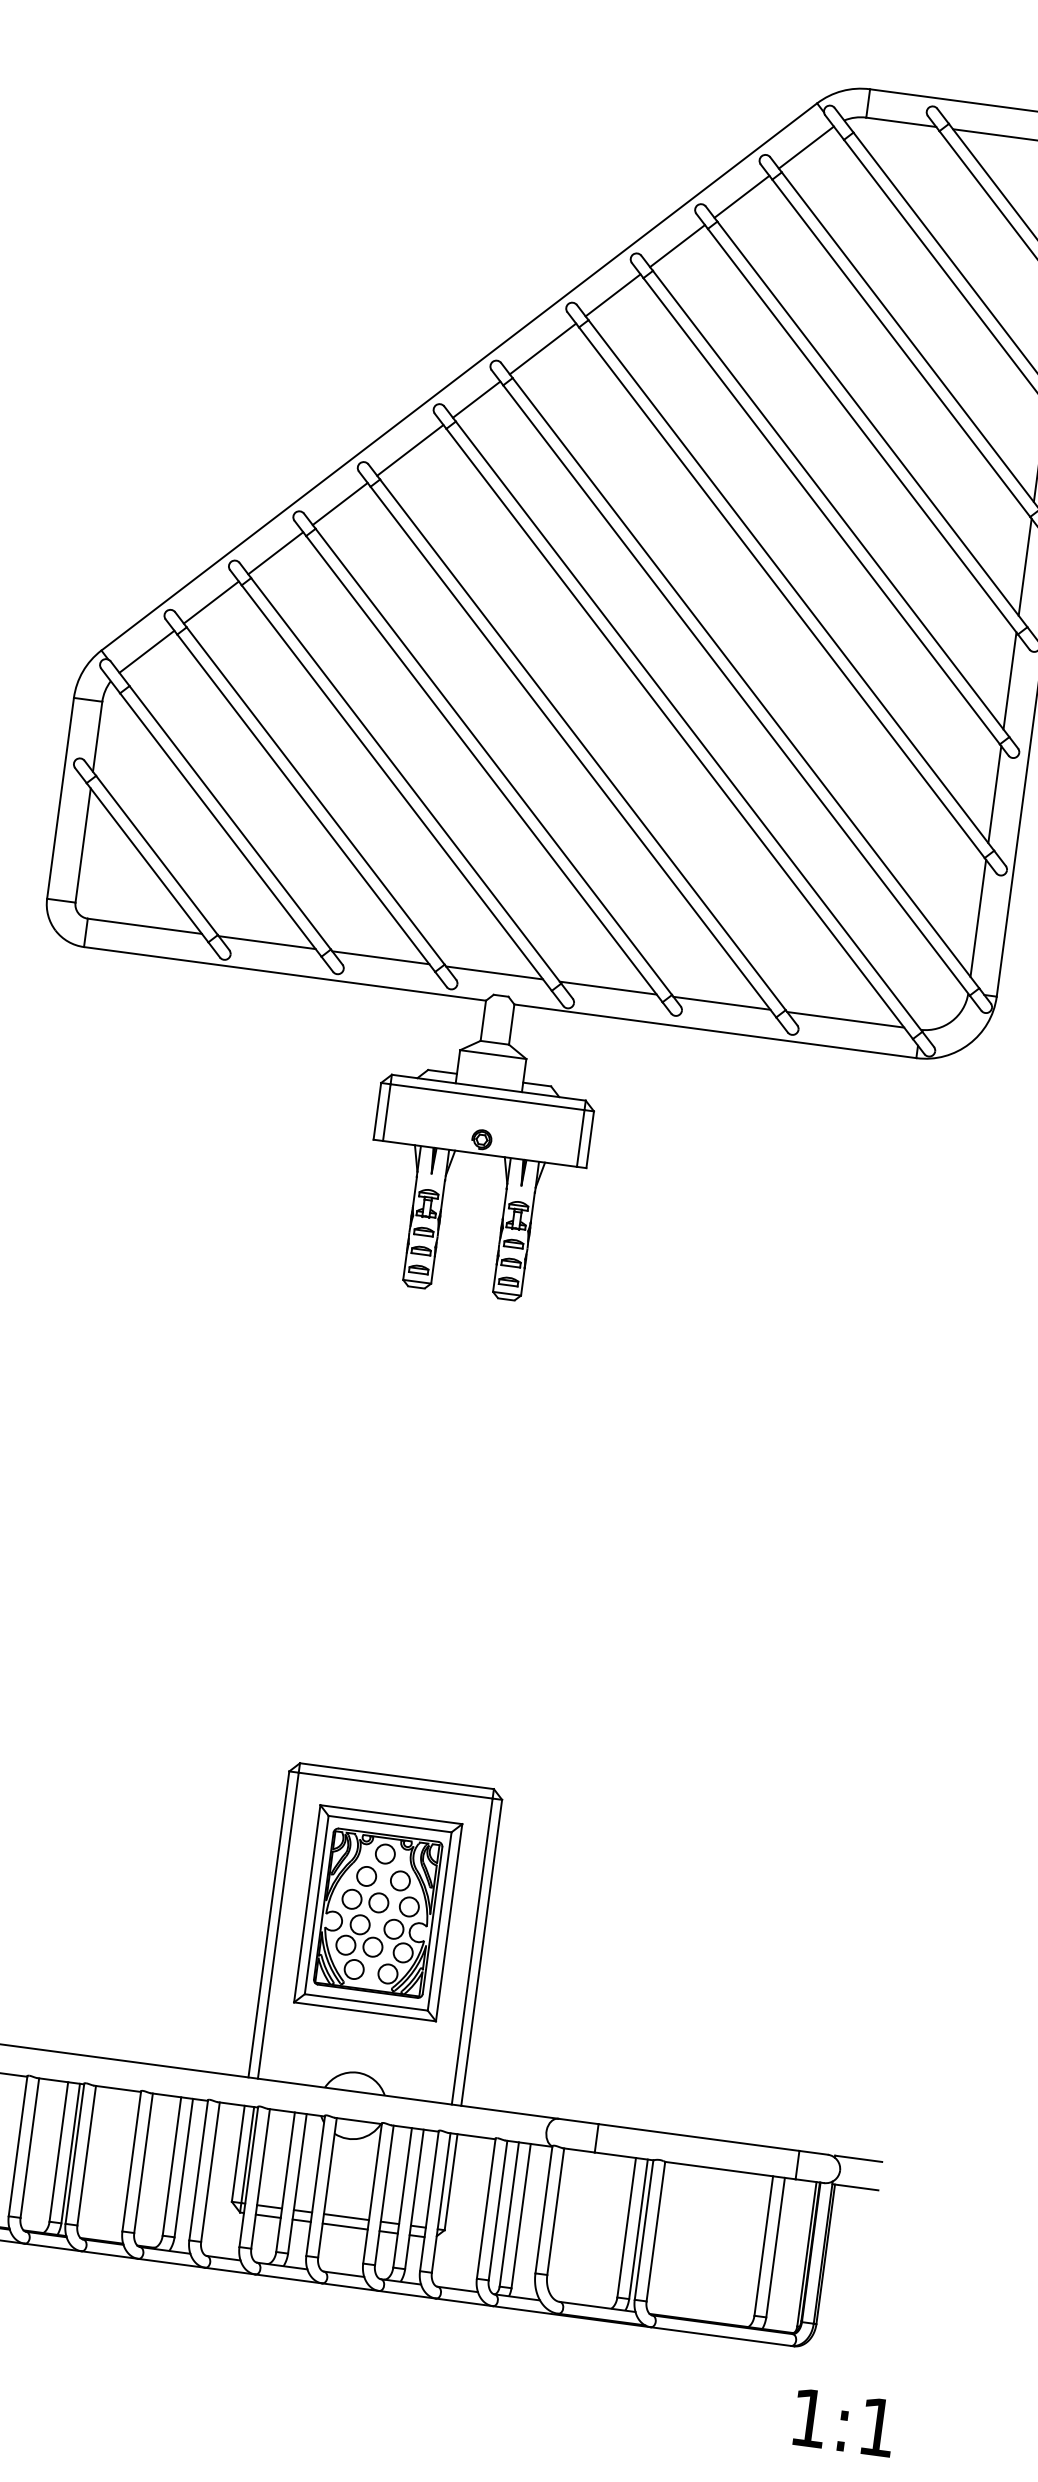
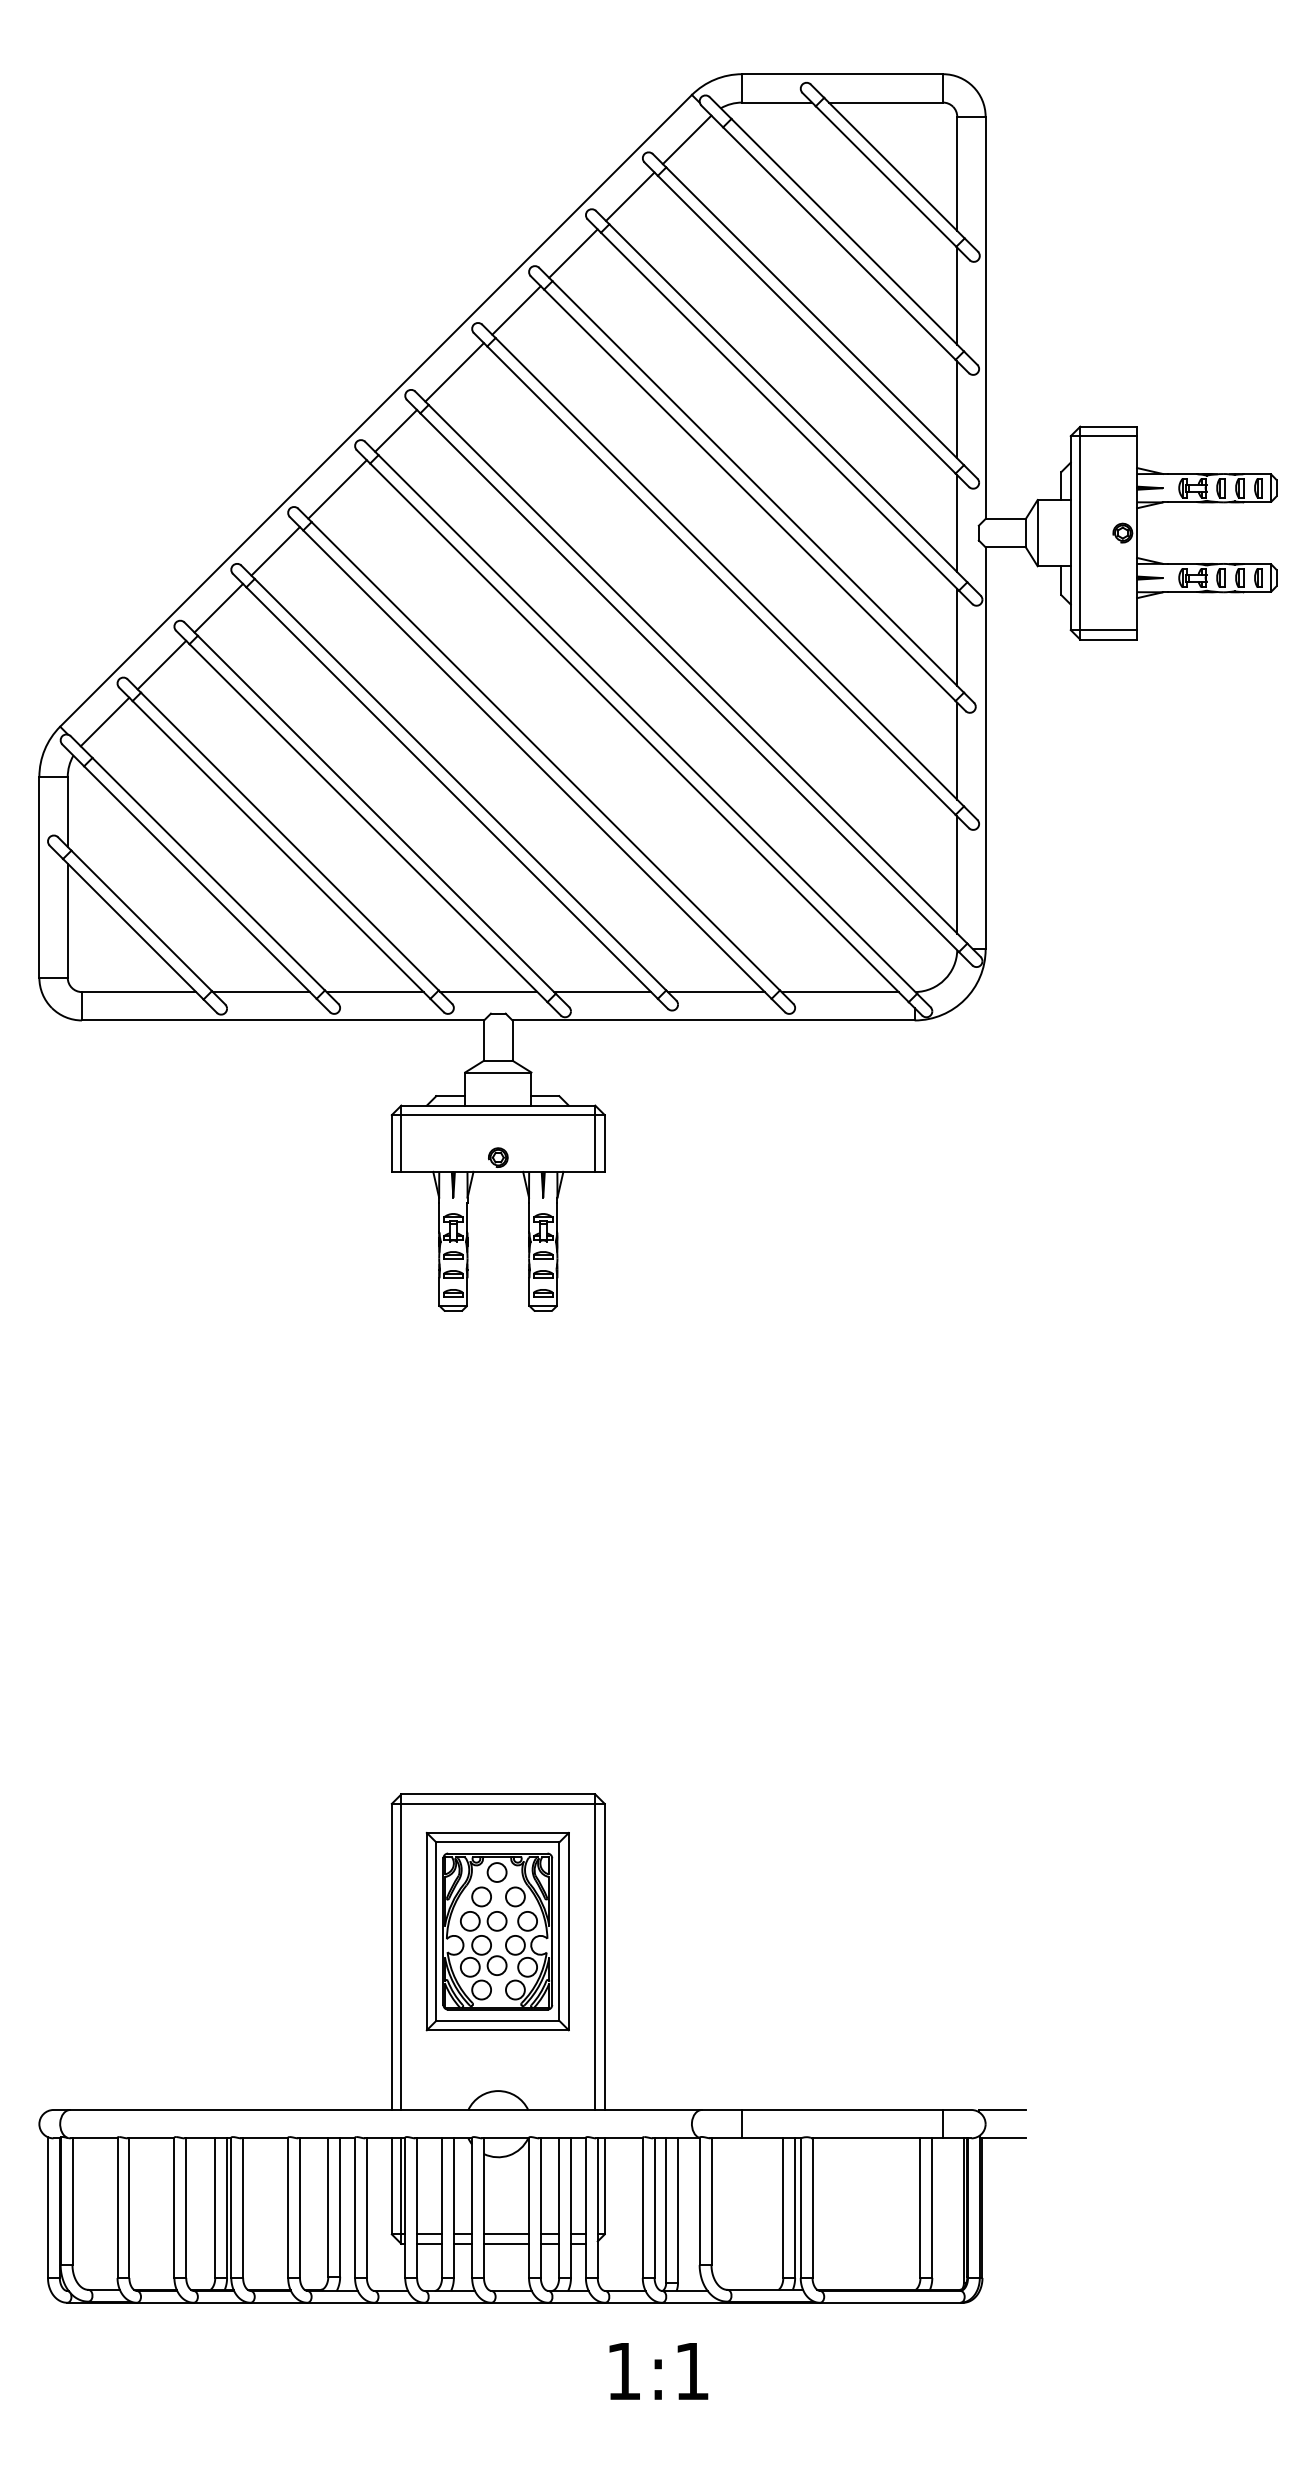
text: (843, 2422) -> (658, 2371), moved

